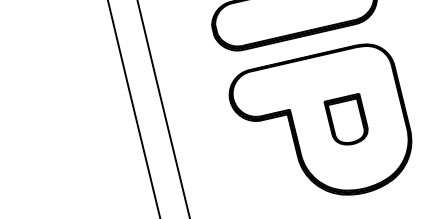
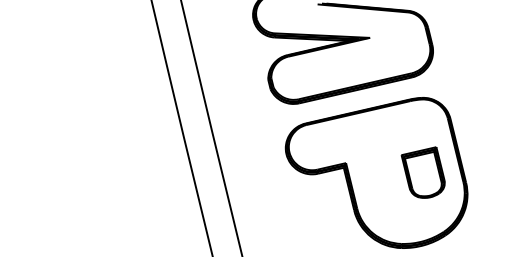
part: (345, 119) -> (422, 172), moved

